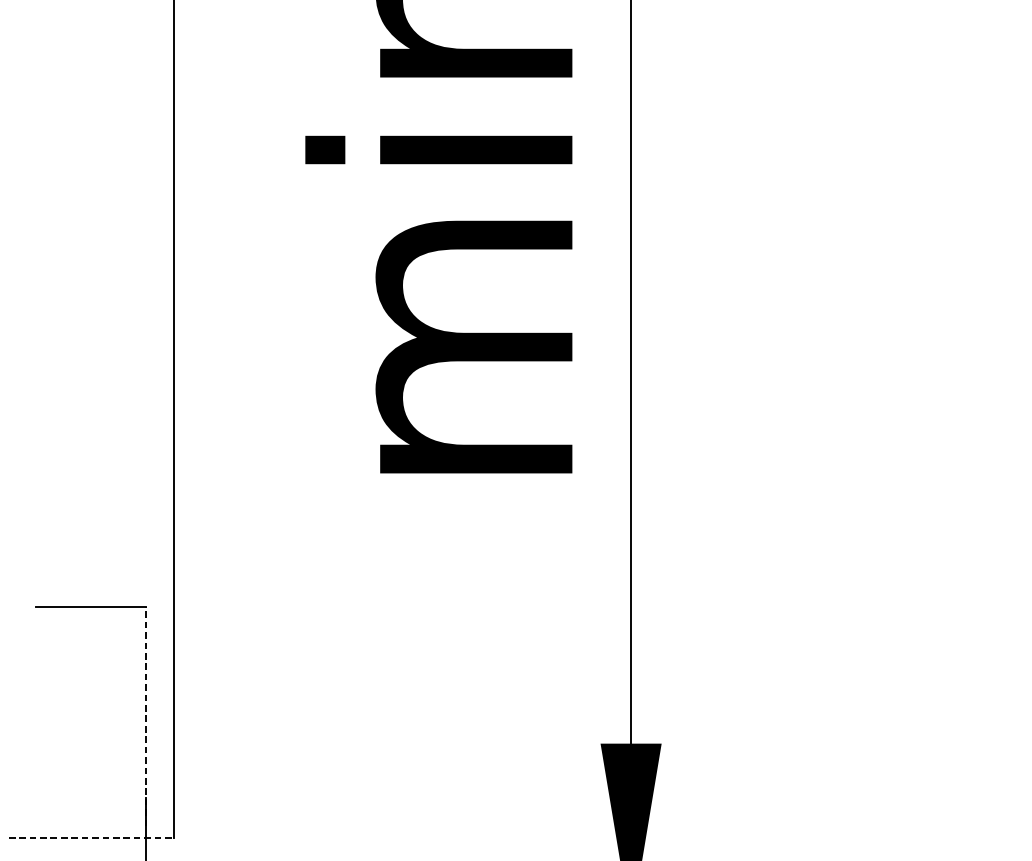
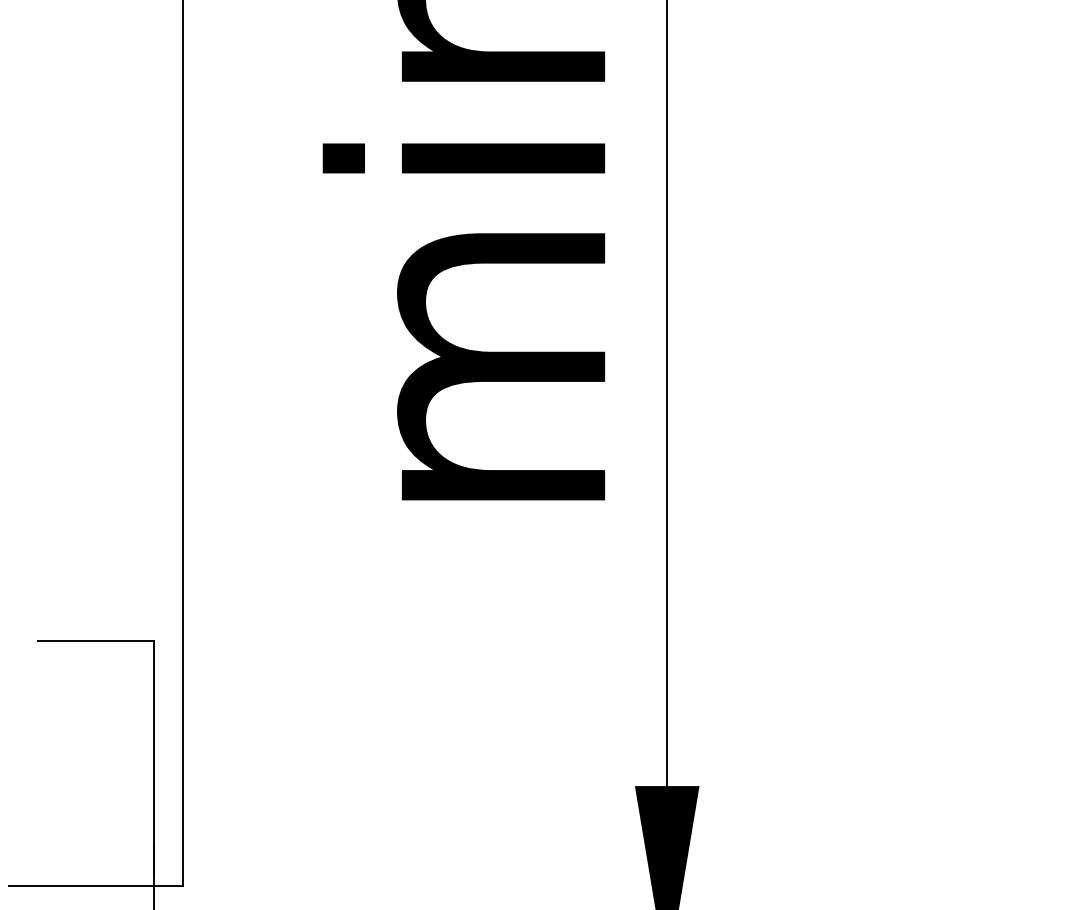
line: (146, 715) -> (154, 756), dashed -> solid
line: (91, 838) -> (96, 886), dashed -> solid

